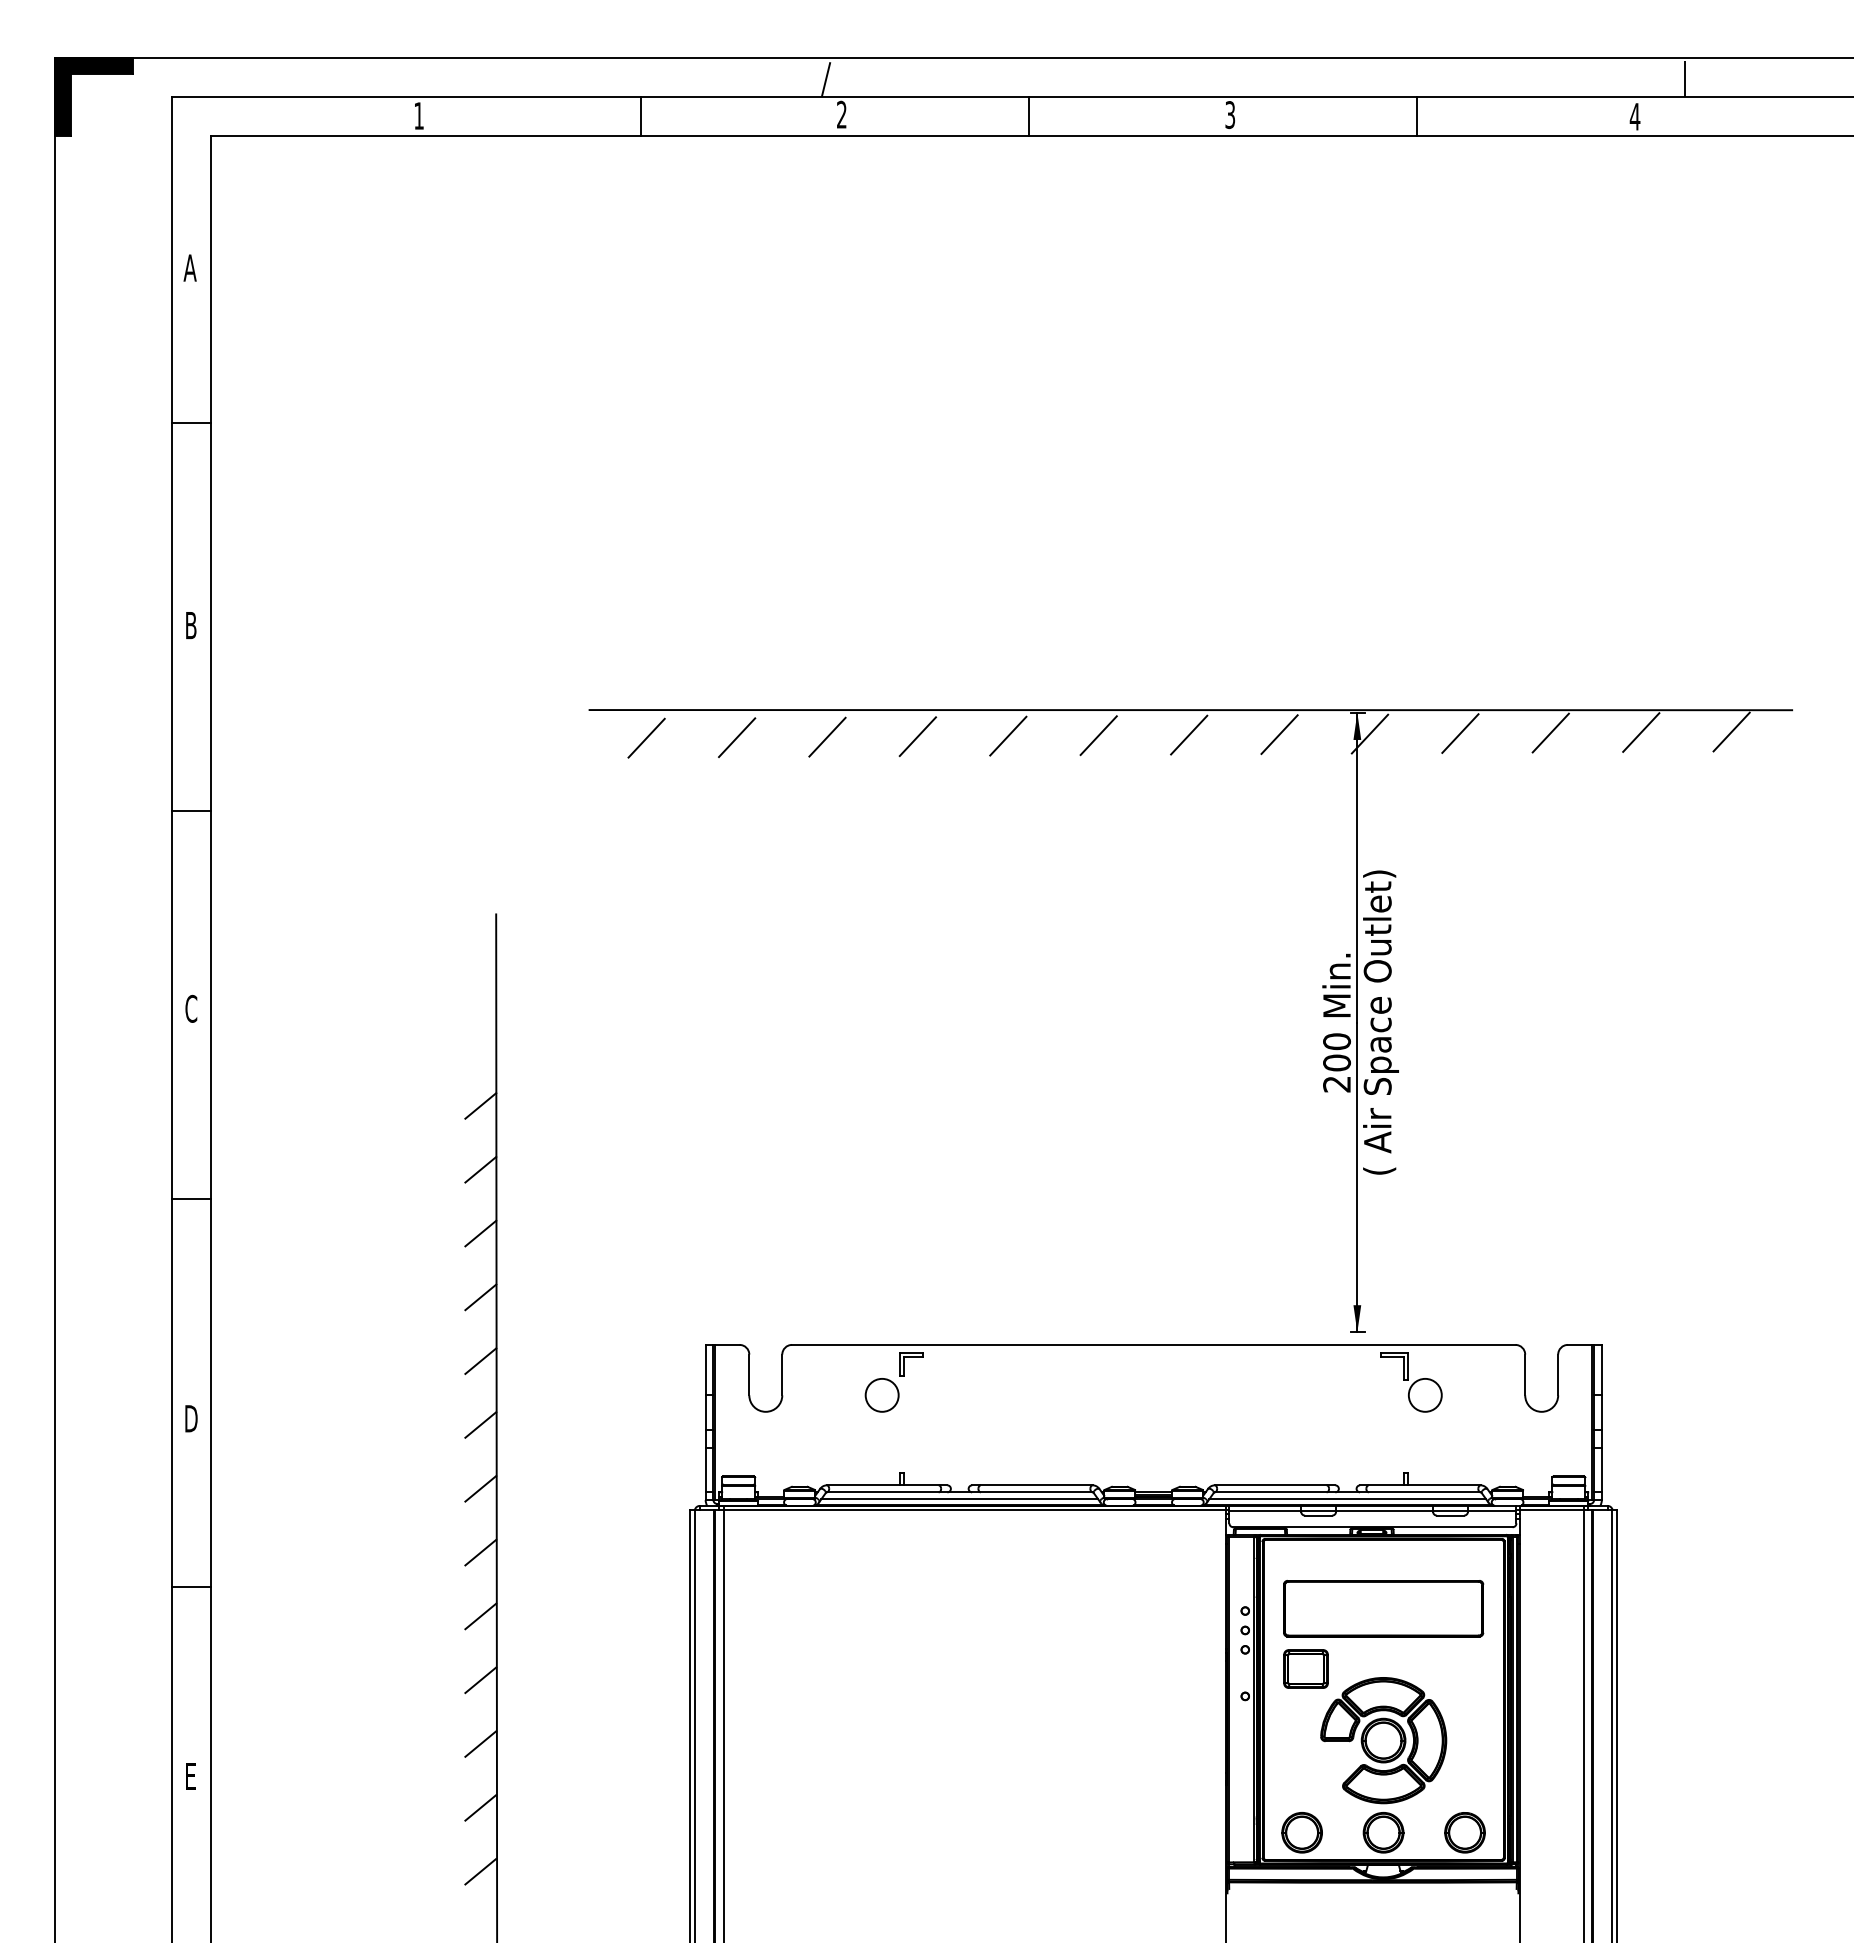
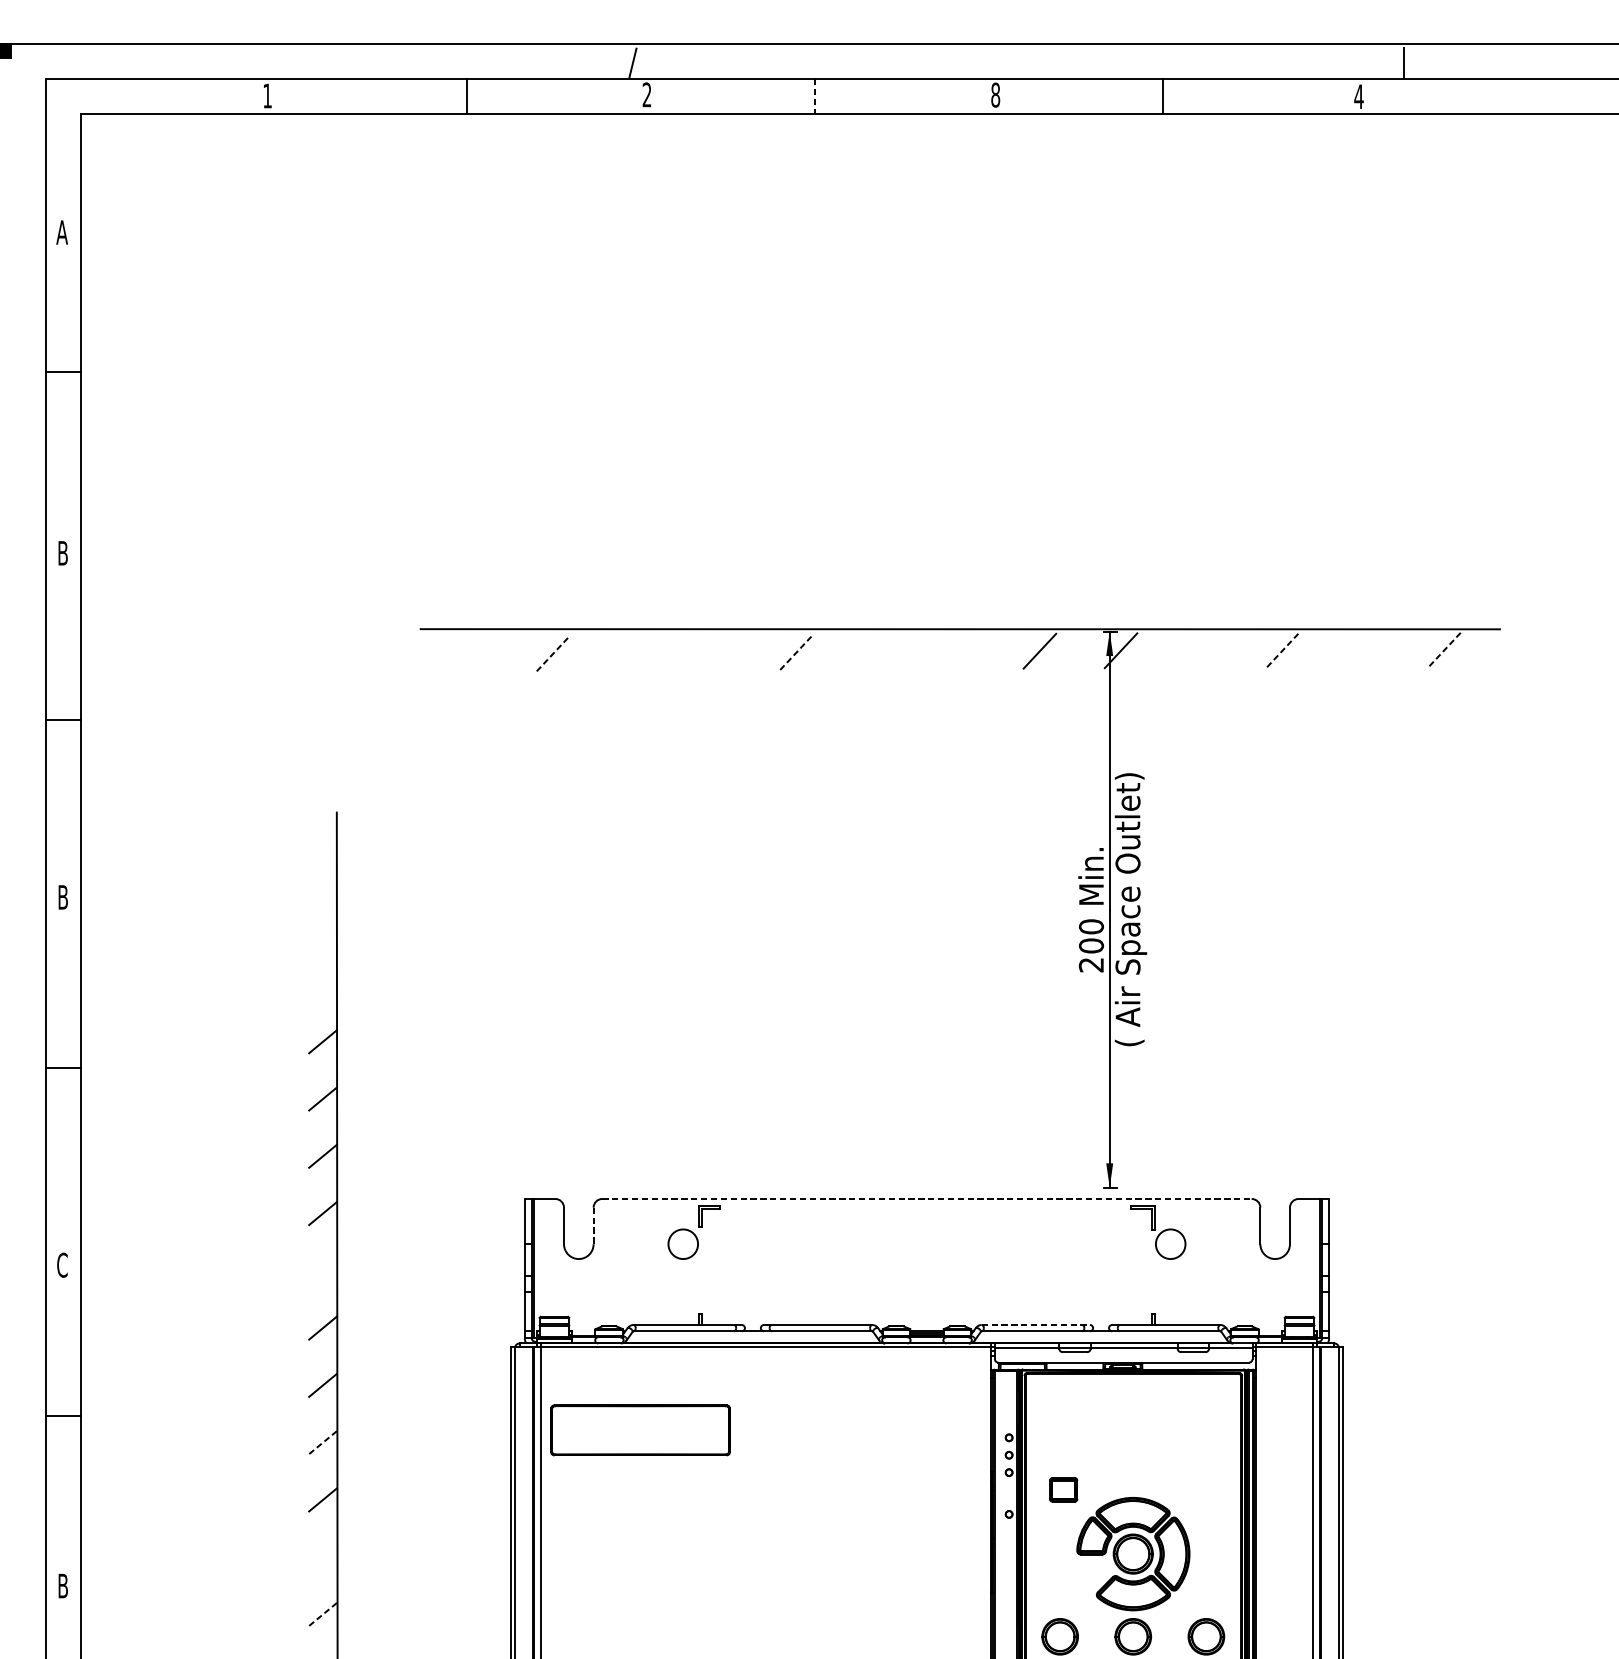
text: (1230, 114) -> (995, 94), 3 -> 8
line: (1029, 116) -> (815, 96), solid -> dashed
line: (1732, 731) -> (1446, 648), solid -> dashed
line: (1551, 732) -> (1283, 649), solid -> dashed
line: (1641, 732) -> (1364, 649), removed
line: (1460, 733) -> (1202, 650), removed
line: (1189, 734) -> (959, 651), removed
line: (1008, 735) -> (796, 652), solid -> dashed
line: (1098, 735) -> (877, 652), removed
line: (827, 736) -> (634, 652), removed
line: (917, 736) -> (714, 652), removed
line: (646, 737) -> (471, 653), removed
line: (737, 737) -> (553, 653), solid -> dashed
text: (191, 1008) -> (63, 897), C -> B
line: (480, 1105) -> (322, 984), removed
line: (1153, 1344) -> (926, 1198), solid -> dashed
line: (782, 1375) -> (593, 1226), solid -> dashed
text: (190, 1418) -> (62, 1265), D -> C
line: (480, 1424) -> (322, 1270), removed
line: (1275, 1485) -> (1036, 1325), solid -> dashed
line: (959, 1499) -> (752, 1337), removed
line: (1347, 1499) -> (1100, 1337), removed
part: (1383, 1608) -> (640, 1430), moved
line: (480, 1616) -> (322, 1442), solid -> dashed
part: (1305, 1668) -> (1063, 1489), size x0.7
line: (480, 1743) -> (322, 1556), removed
text: (191, 1775) -> (63, 1585), E -> B
line: (480, 1808) -> (322, 1615), solid -> dashed

